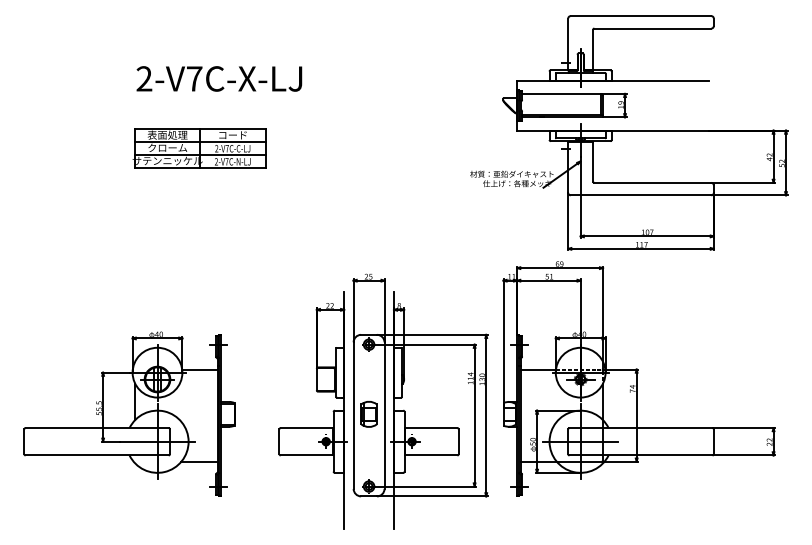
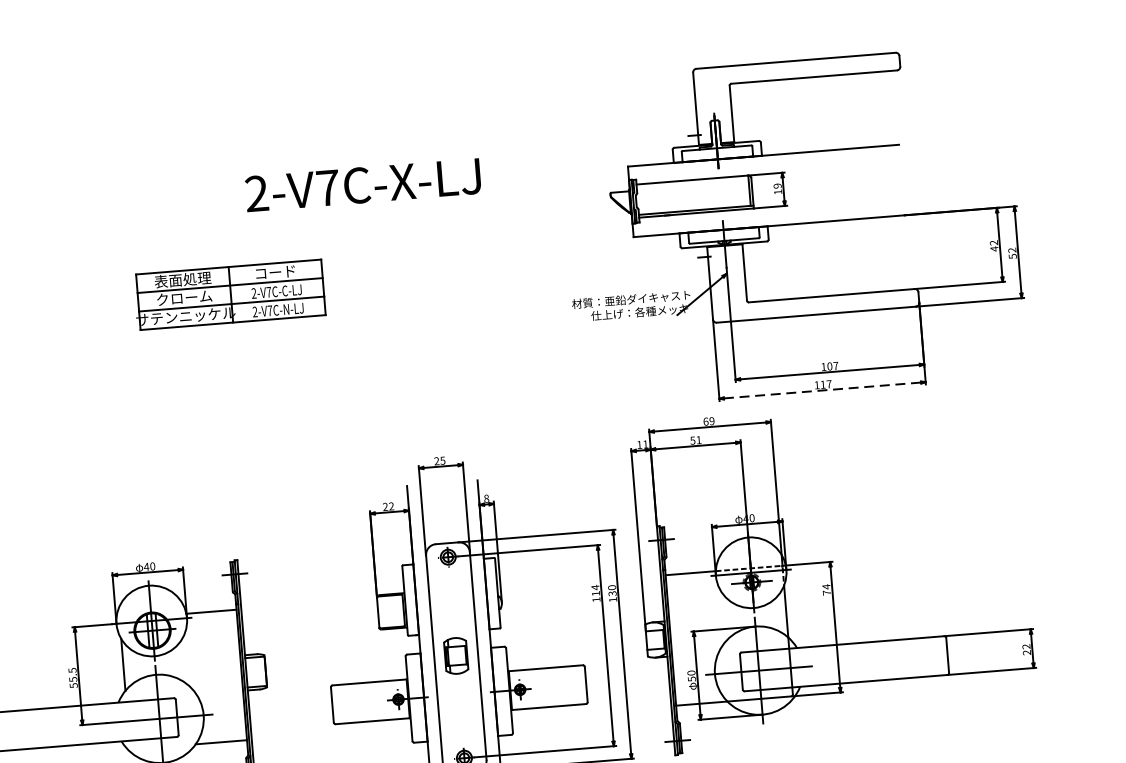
text: (219, 78) -> (363, 184), moved
part: (199, 148) -> (229, 295), moved
line: (641, 248) -> (823, 389), solid -> dashed

